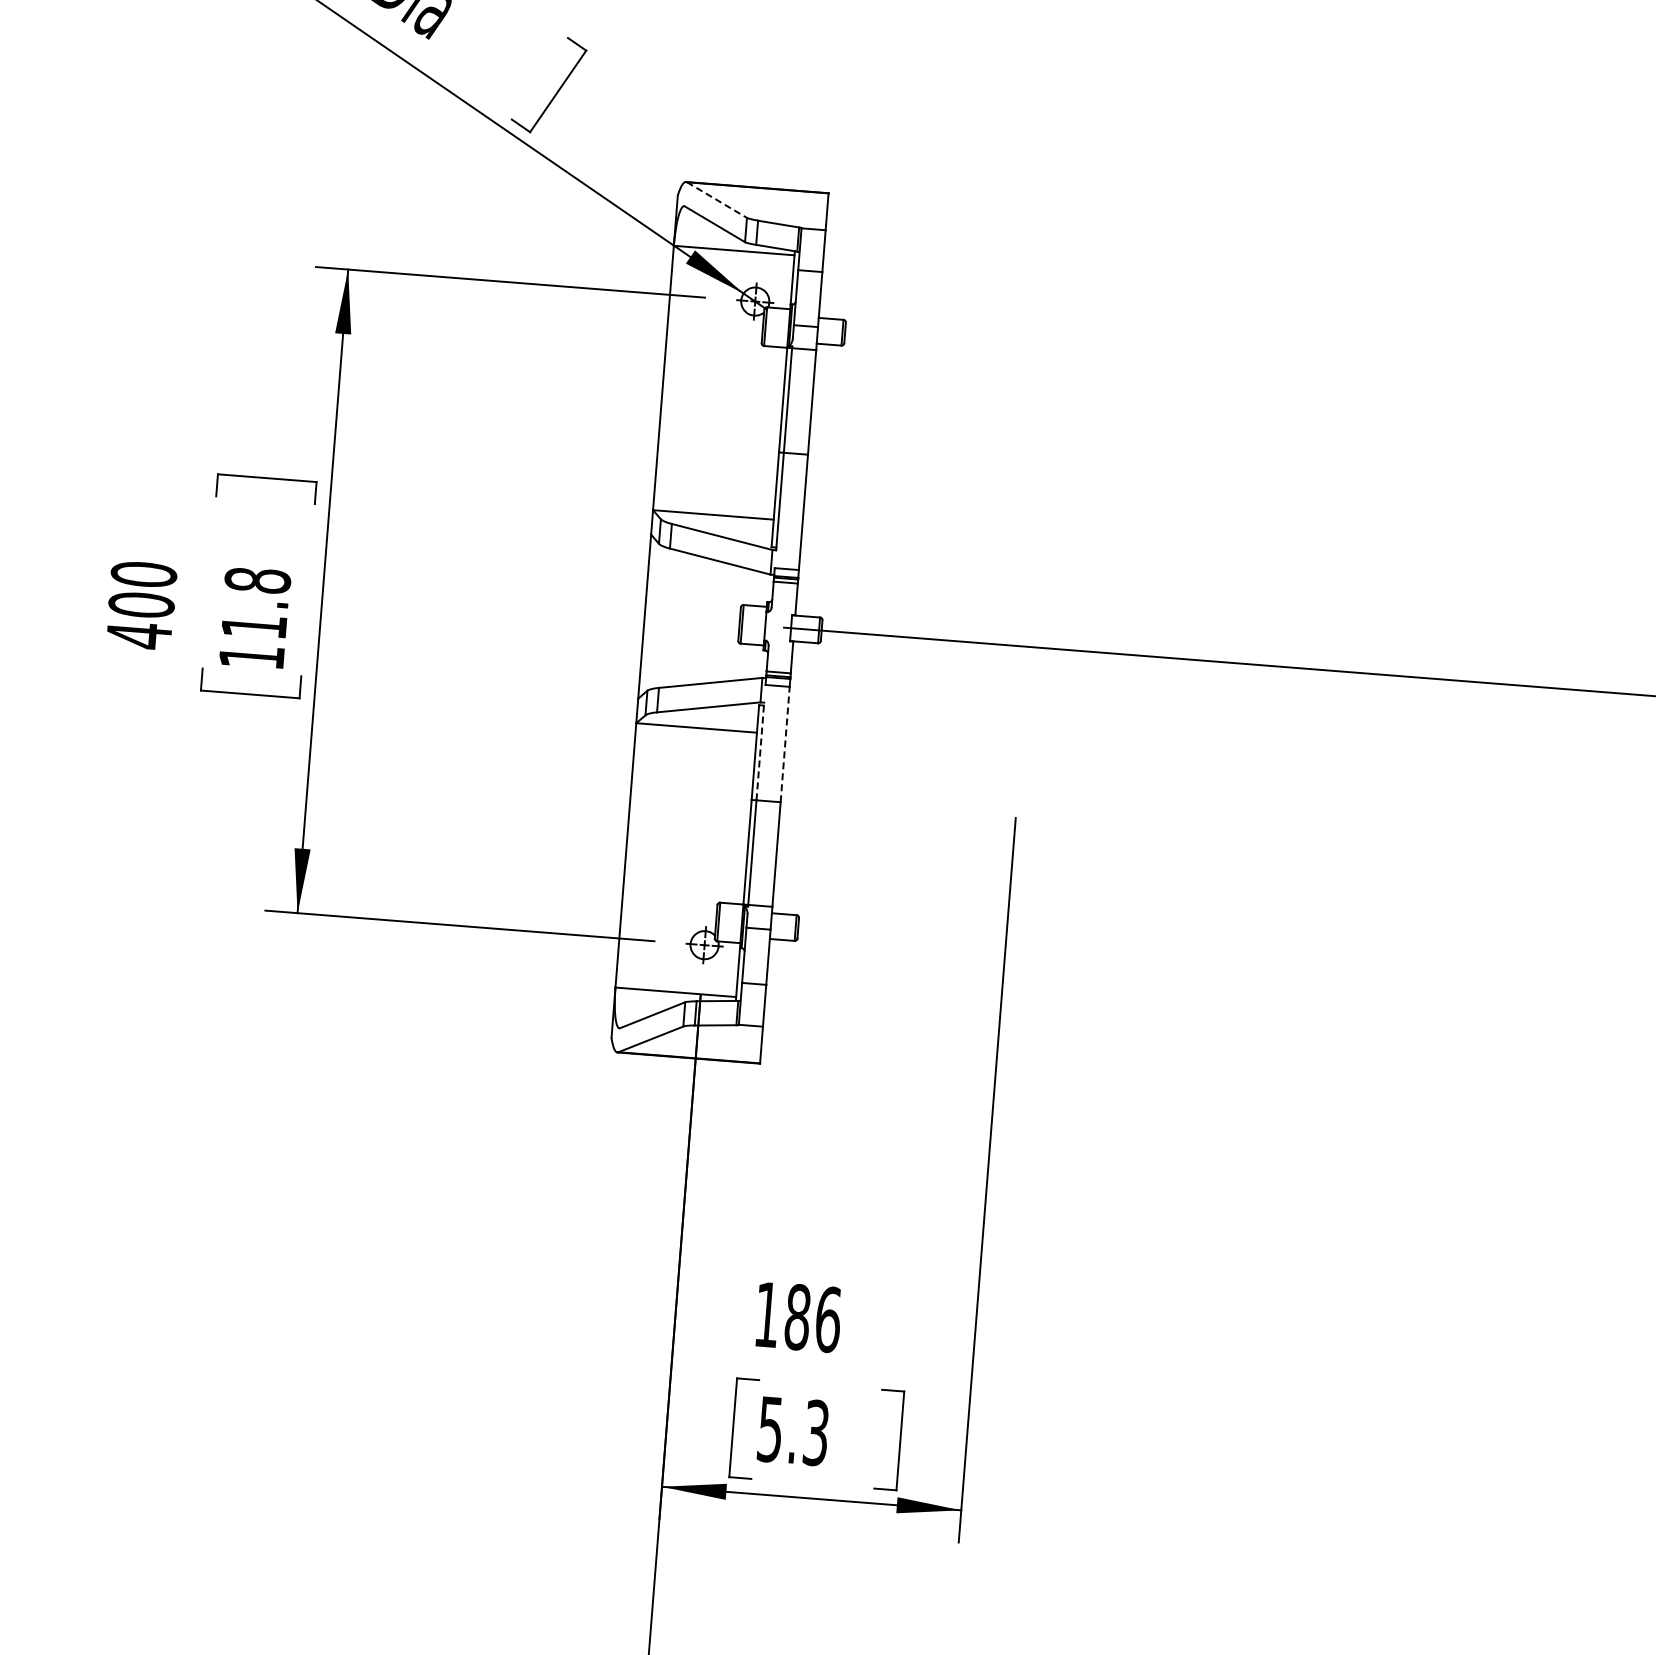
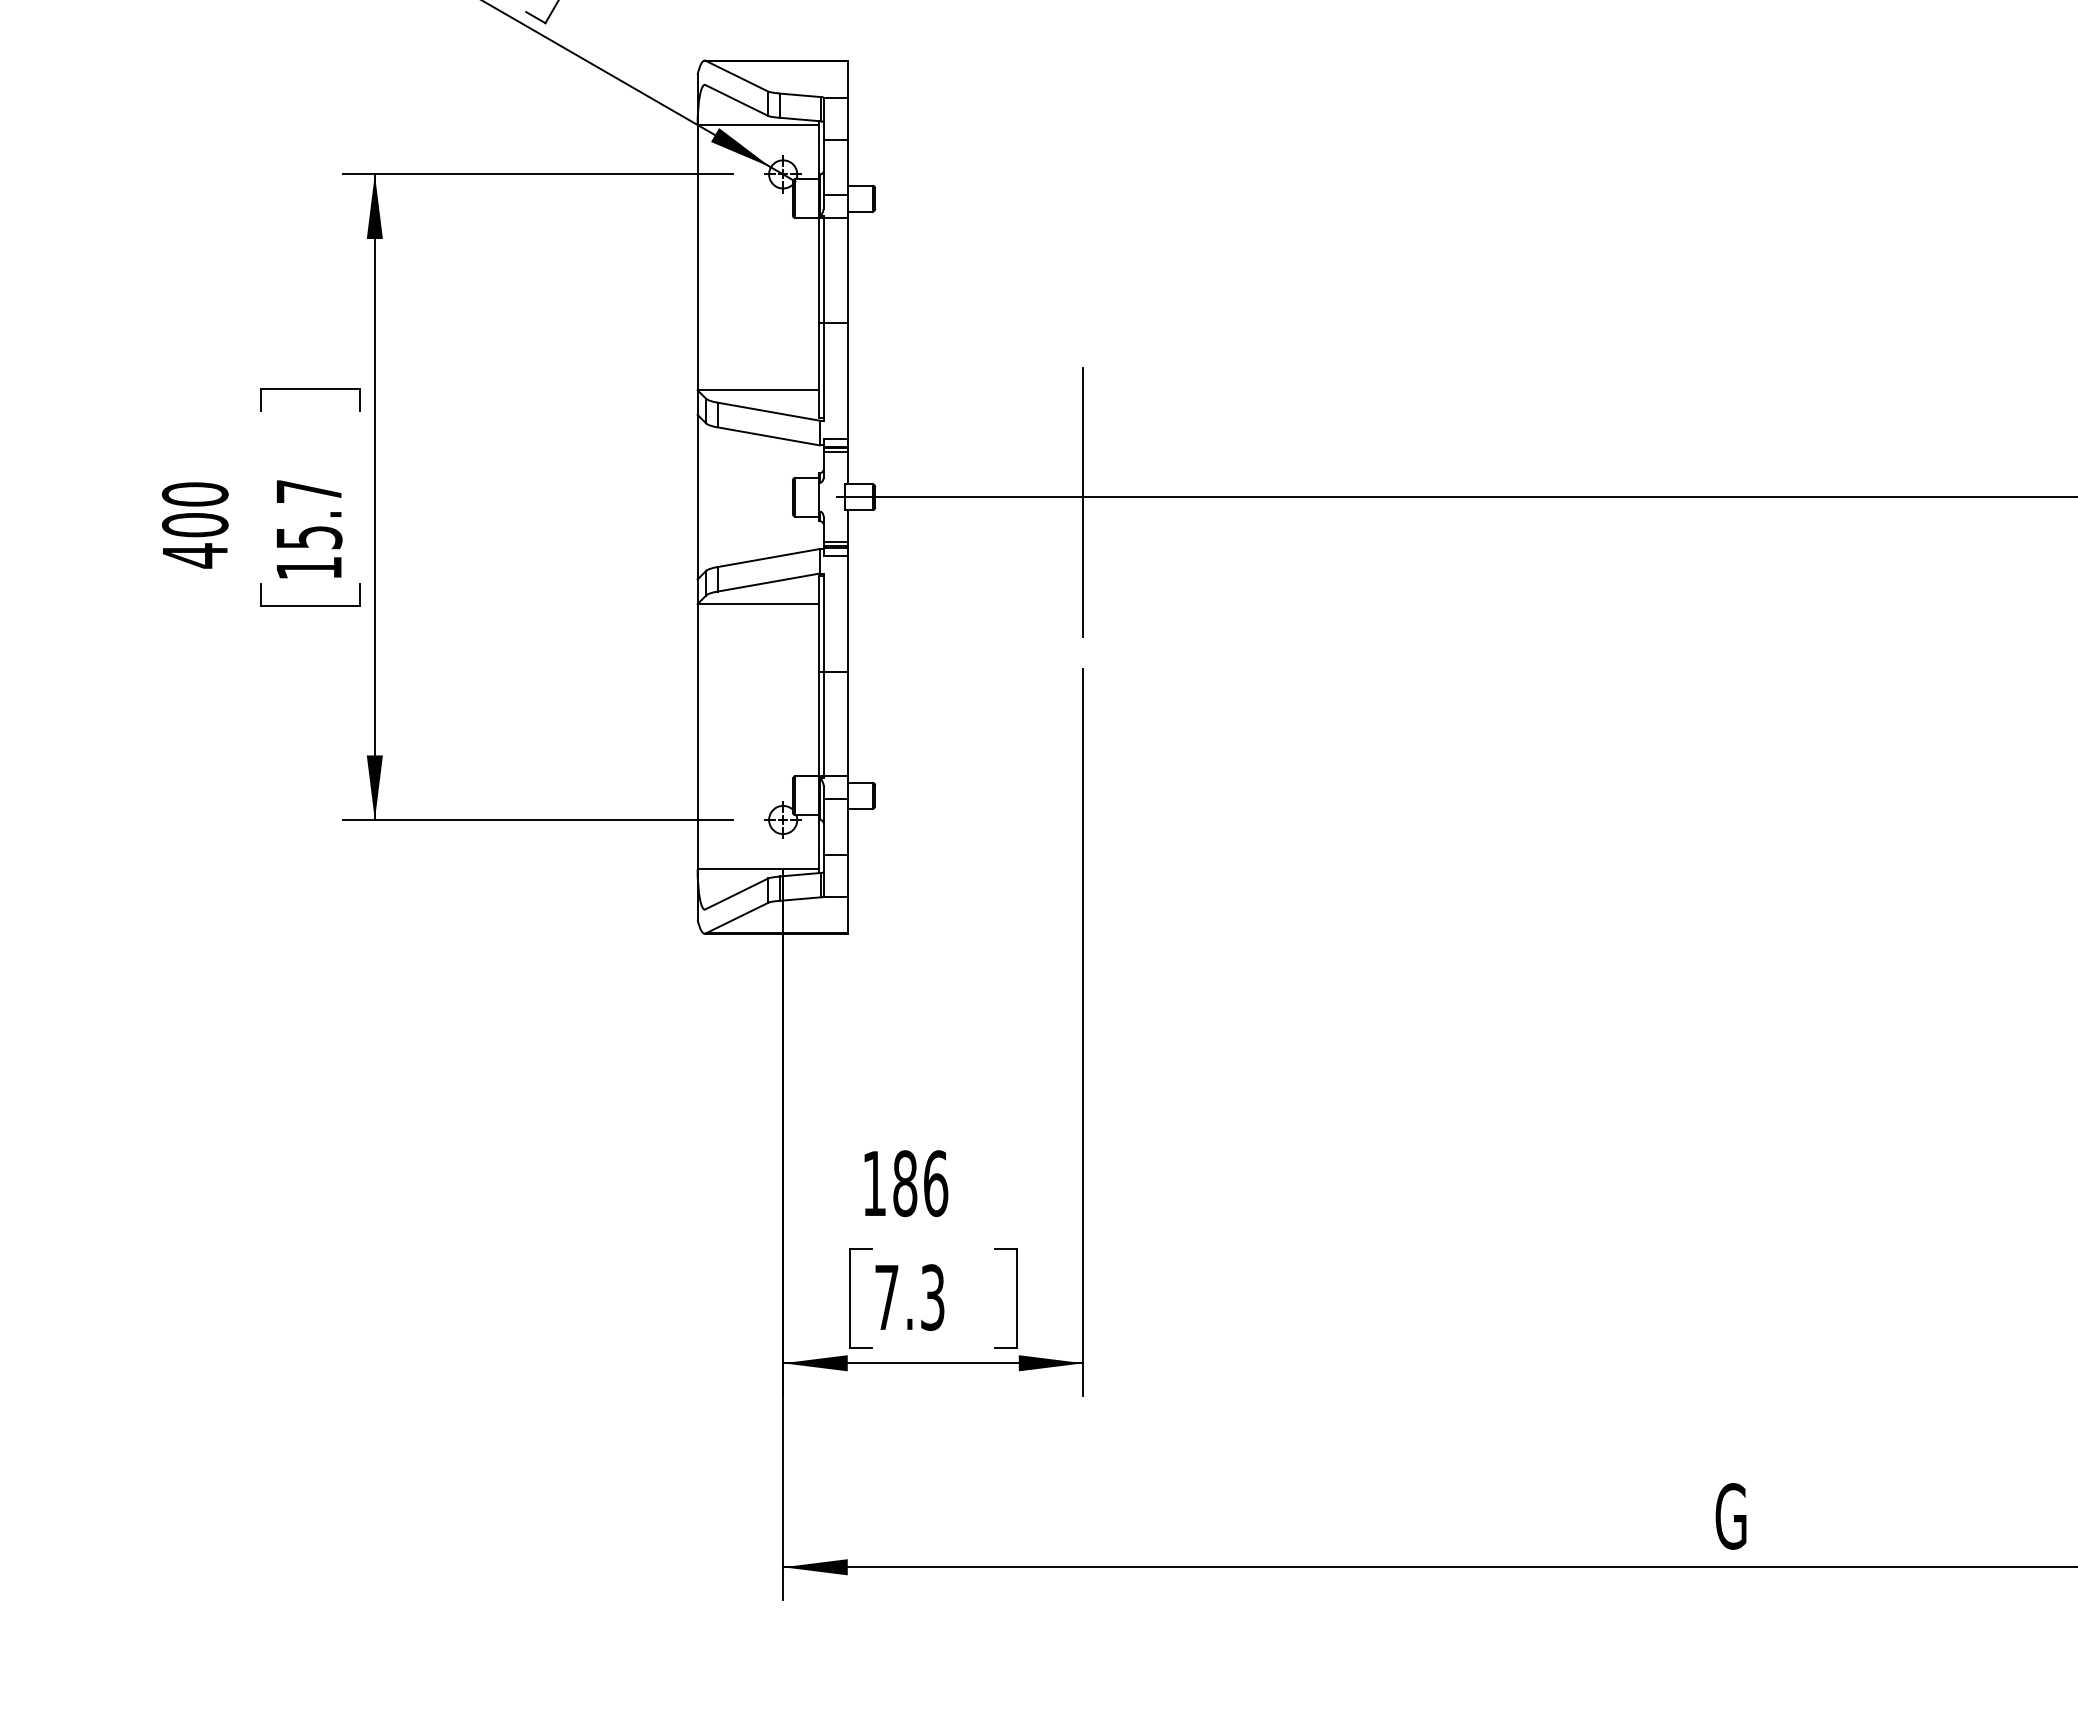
line: (717, 200) -> (737, 76), dashed -> solid
text: (255, 603) -> (308, 514), 11.8 -> 15.7
line: (1028, 652) -> (1083, 502), added
line: (784, 744) -> (847, 613), dashed -> solid
line: (760, 751) -> (823, 622), dashed -> solid
text: (770, 1429) -> (886, 1297), 5.3 -> 7.3

